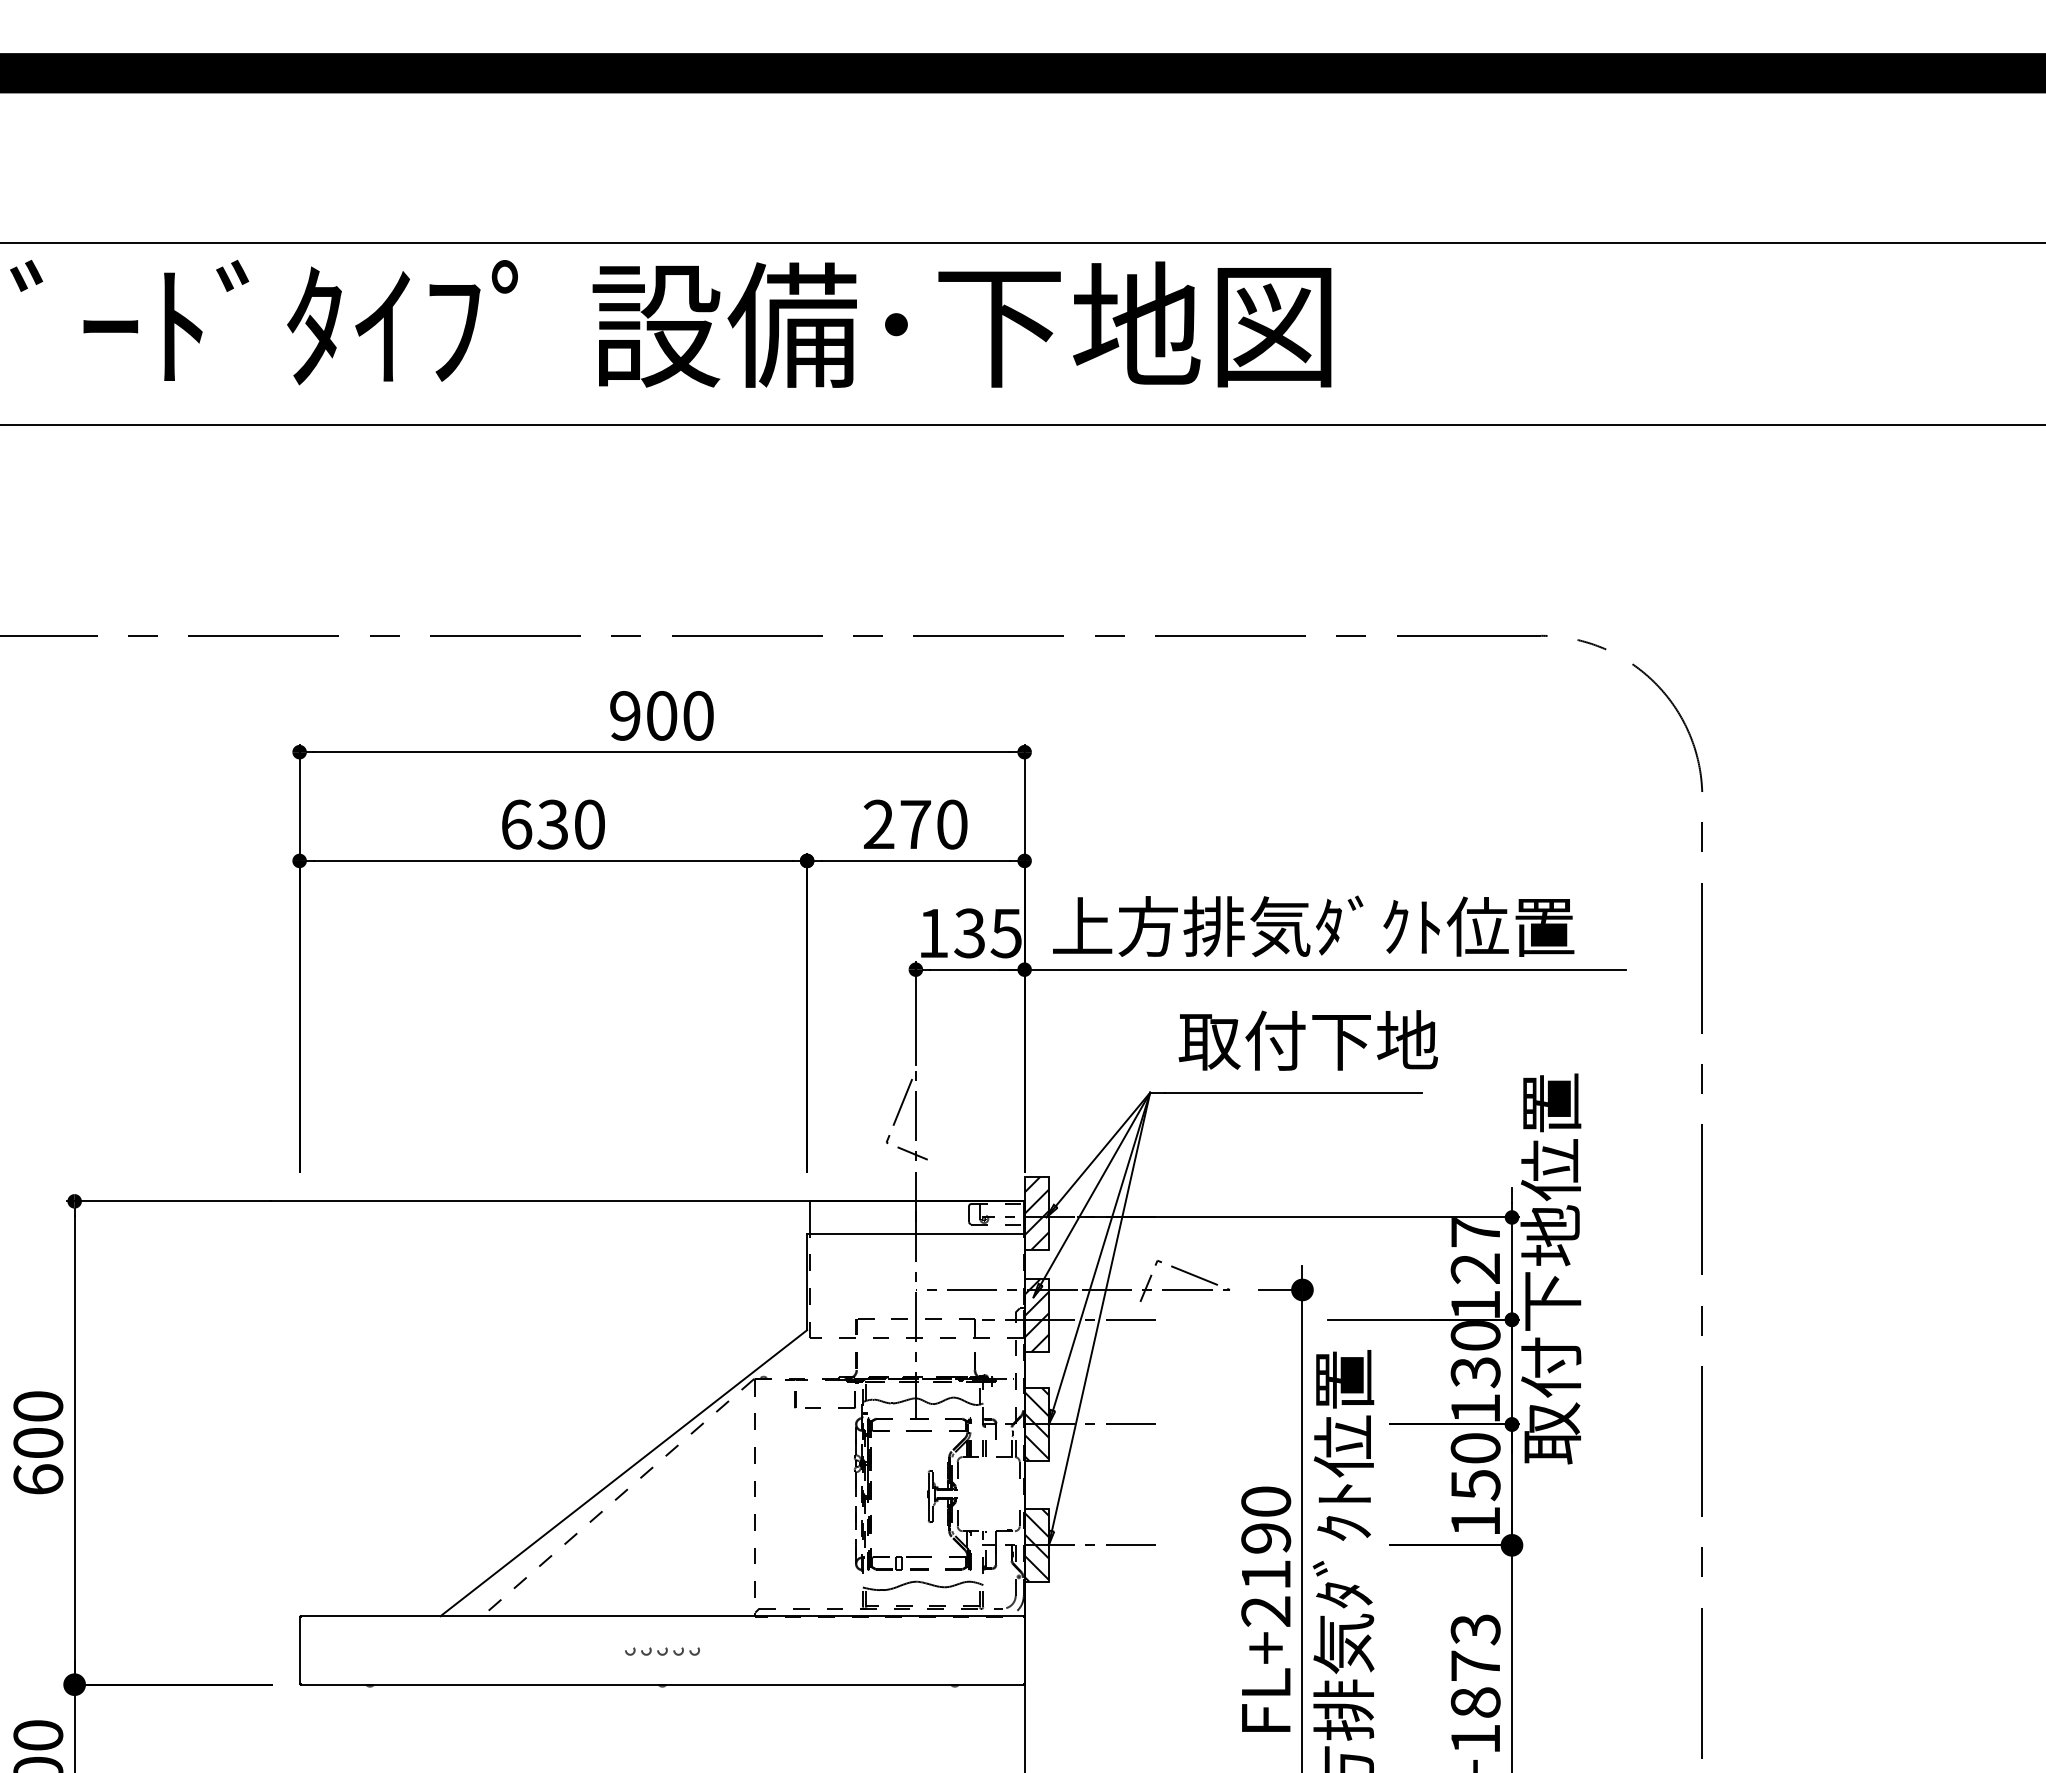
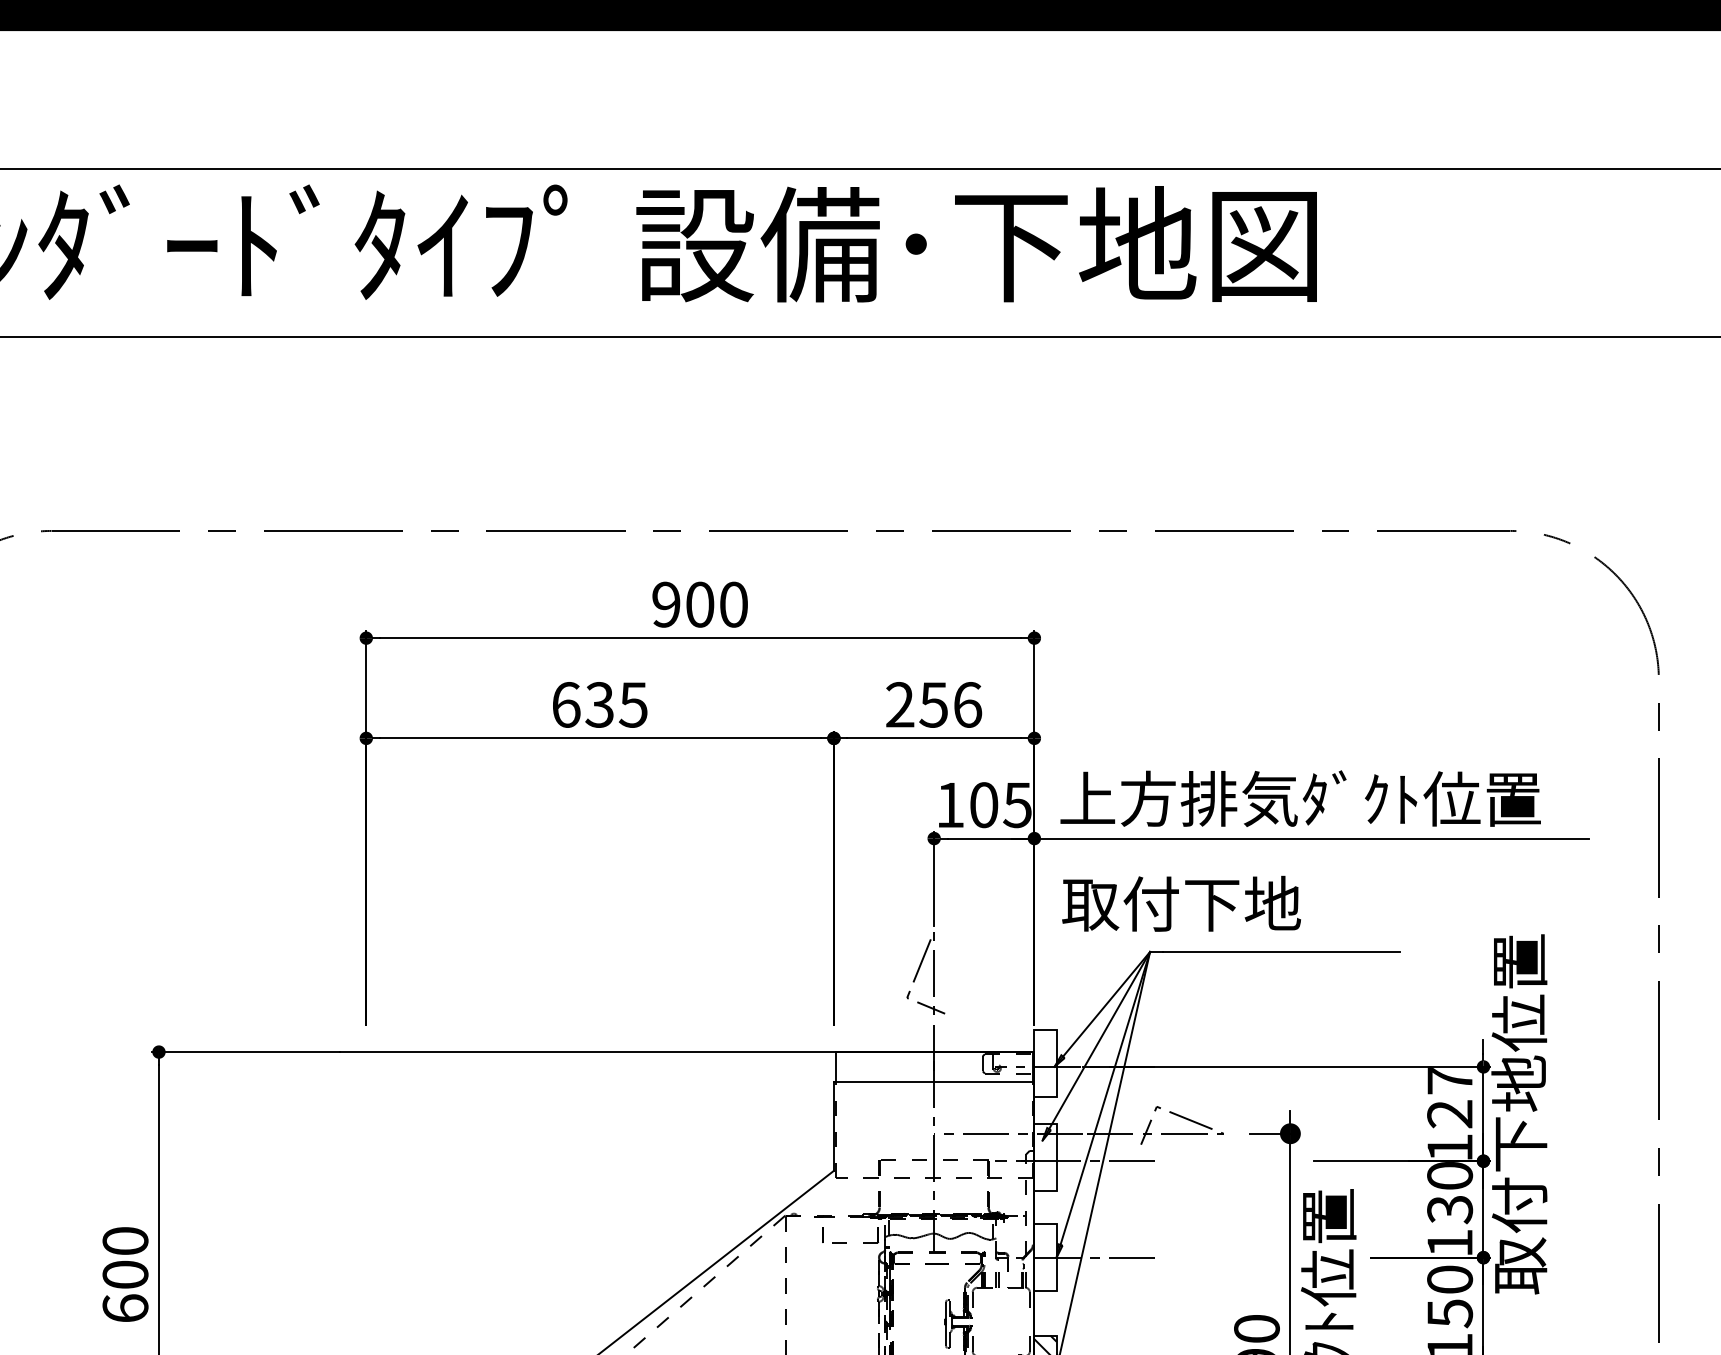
text: (588, 824) -> (632, 704), 630 -> 635
text: (933, 824) -> (950, 704), 270 -> 256
text: (969, 933) -> (983, 805), 135 -> 105
text: (1307, 1040) -> (1180, 903), moved
hatch: (1036, 1213) -> (1045, 1063), removed
hatch: (1036, 1315) -> (1045, 1157), removed
hatch: (1036, 1424) -> (1045, 1257), removed

